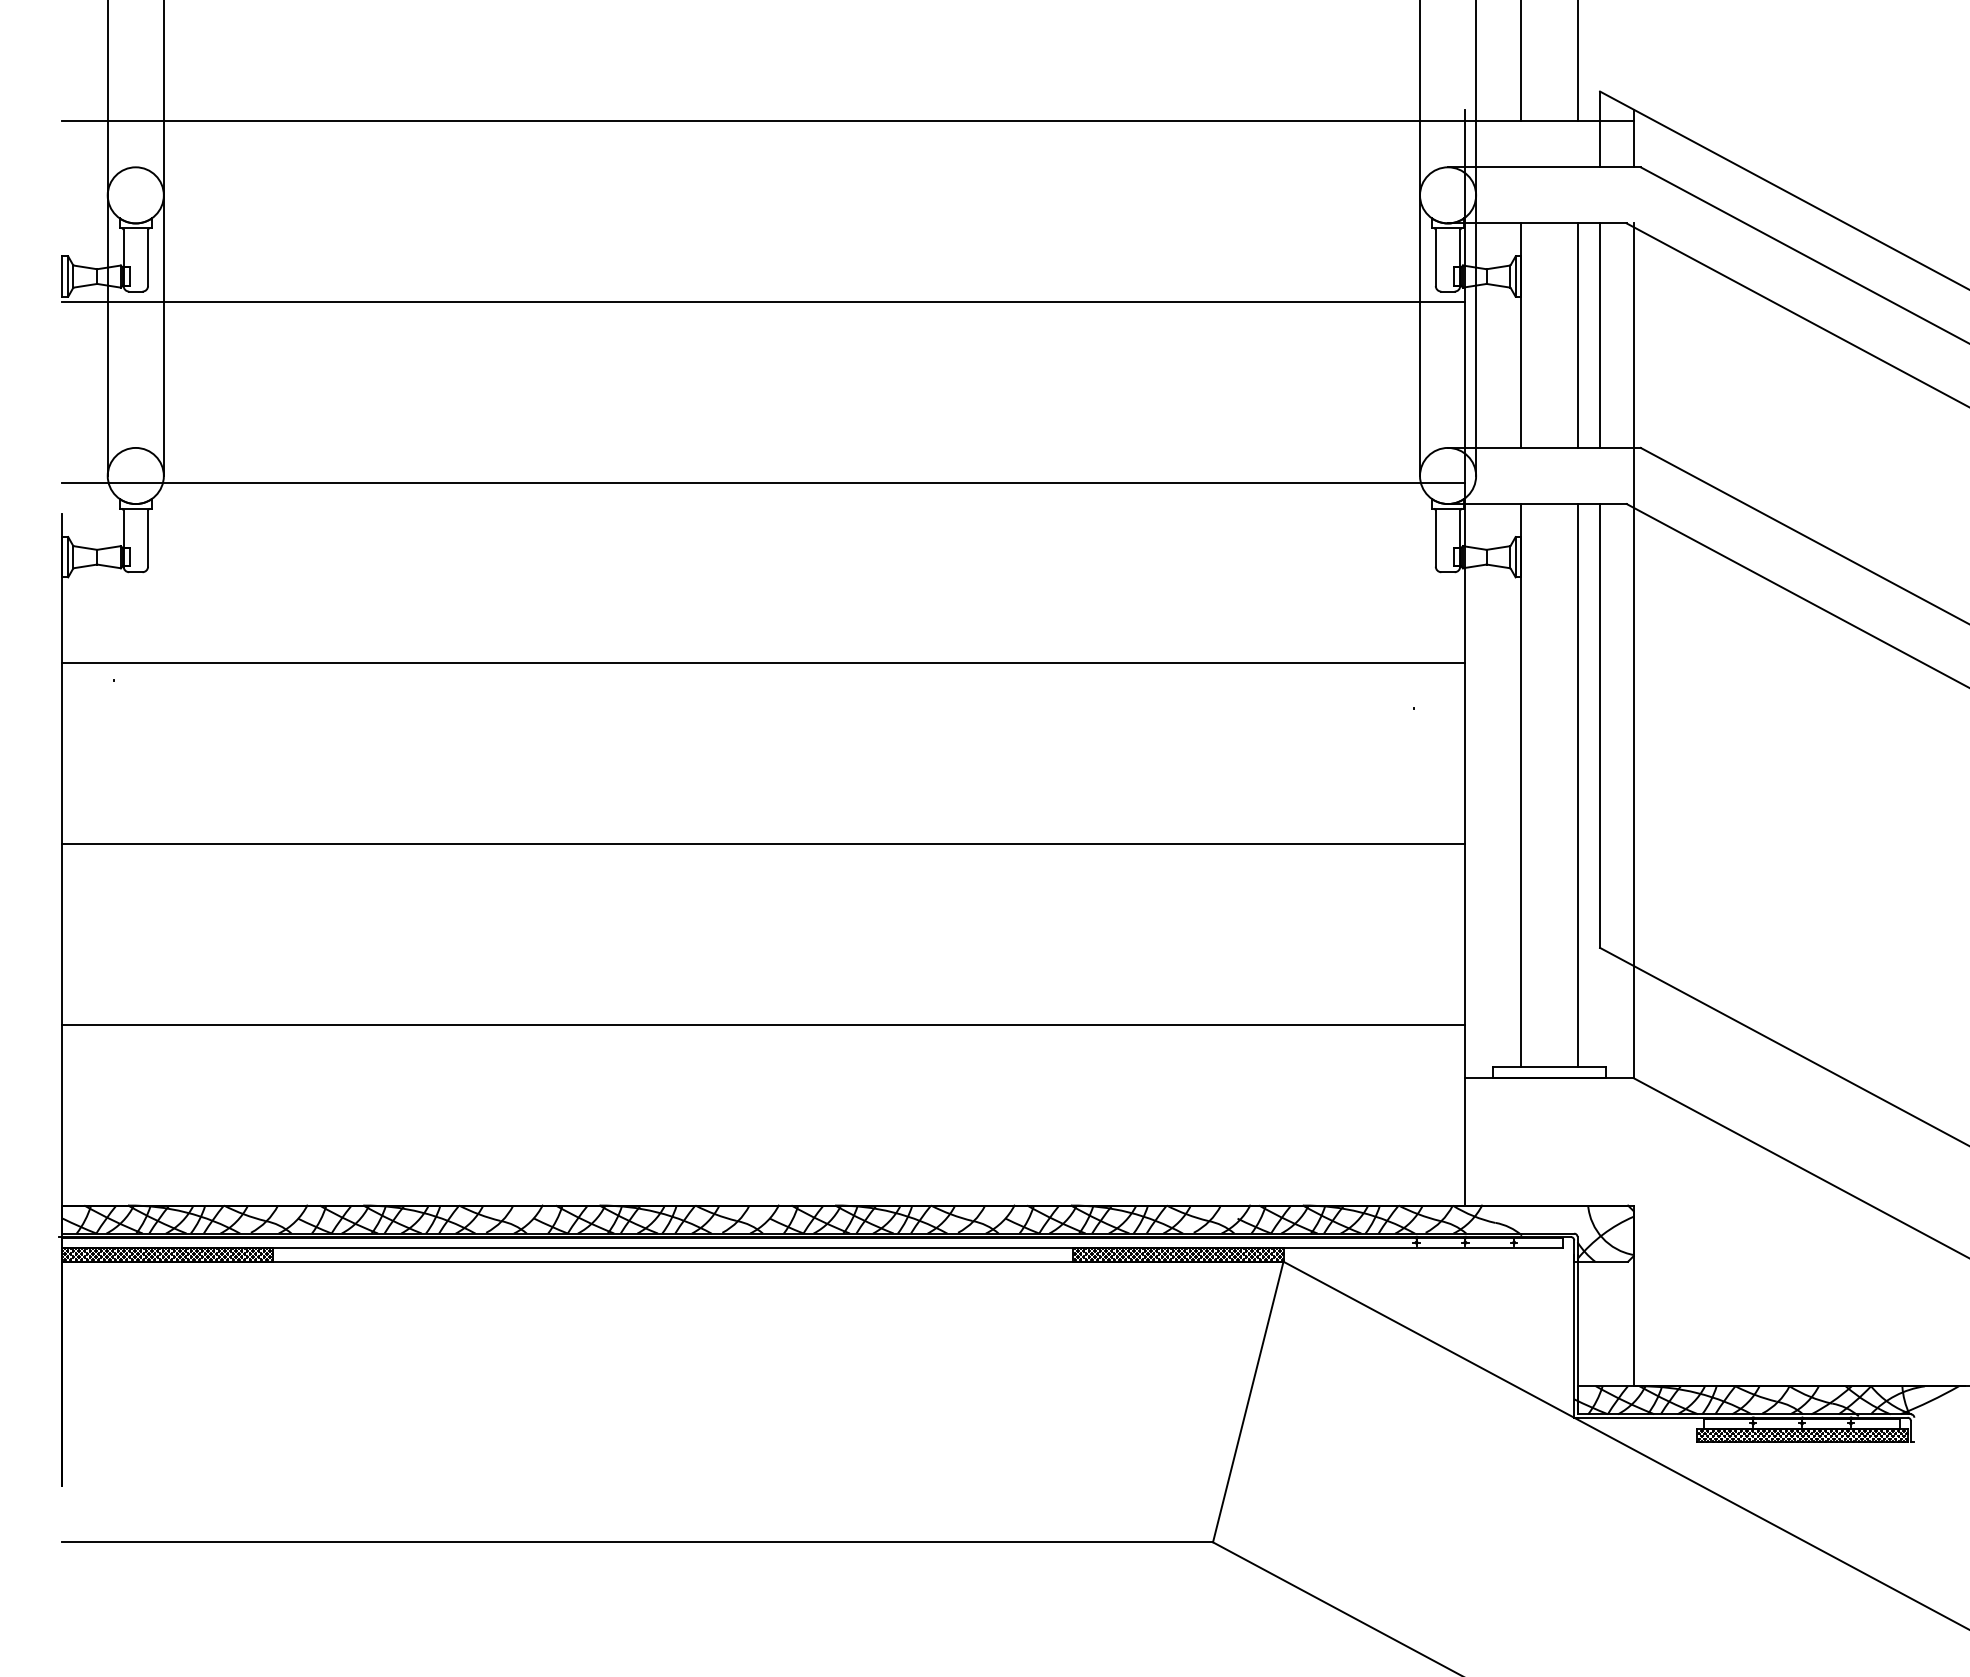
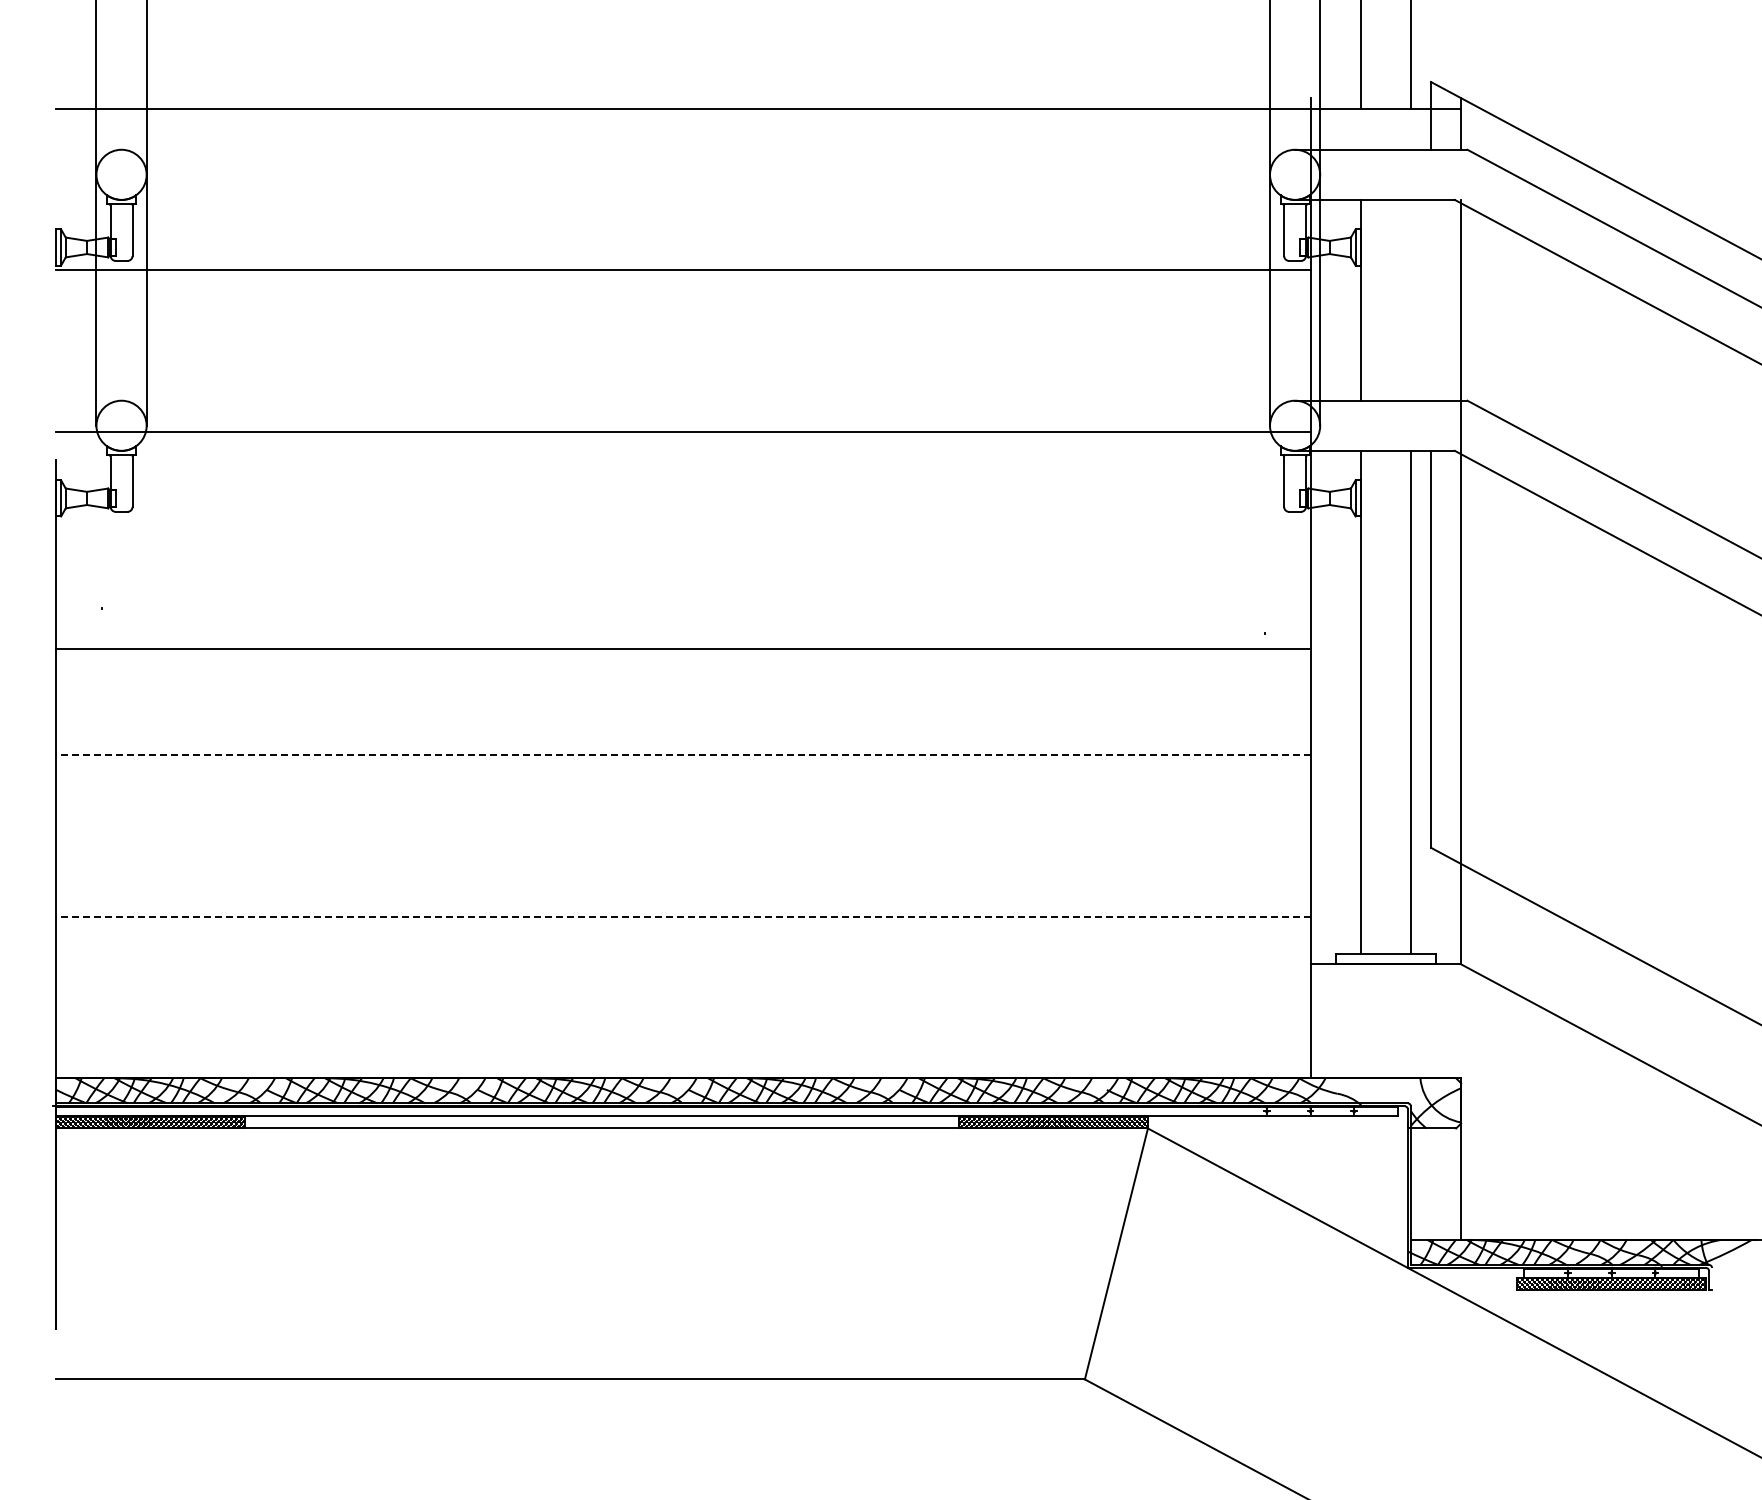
line: (1577, 334) -> (1410, 299), removed
line: (1600, 334) -> (1431, 299), removed
line: (763, 663) -> (682, 649), moved
line: (763, 844) -> (682, 755), solid -> dashed
line: (763, 1024) -> (682, 916), solid -> dashed

